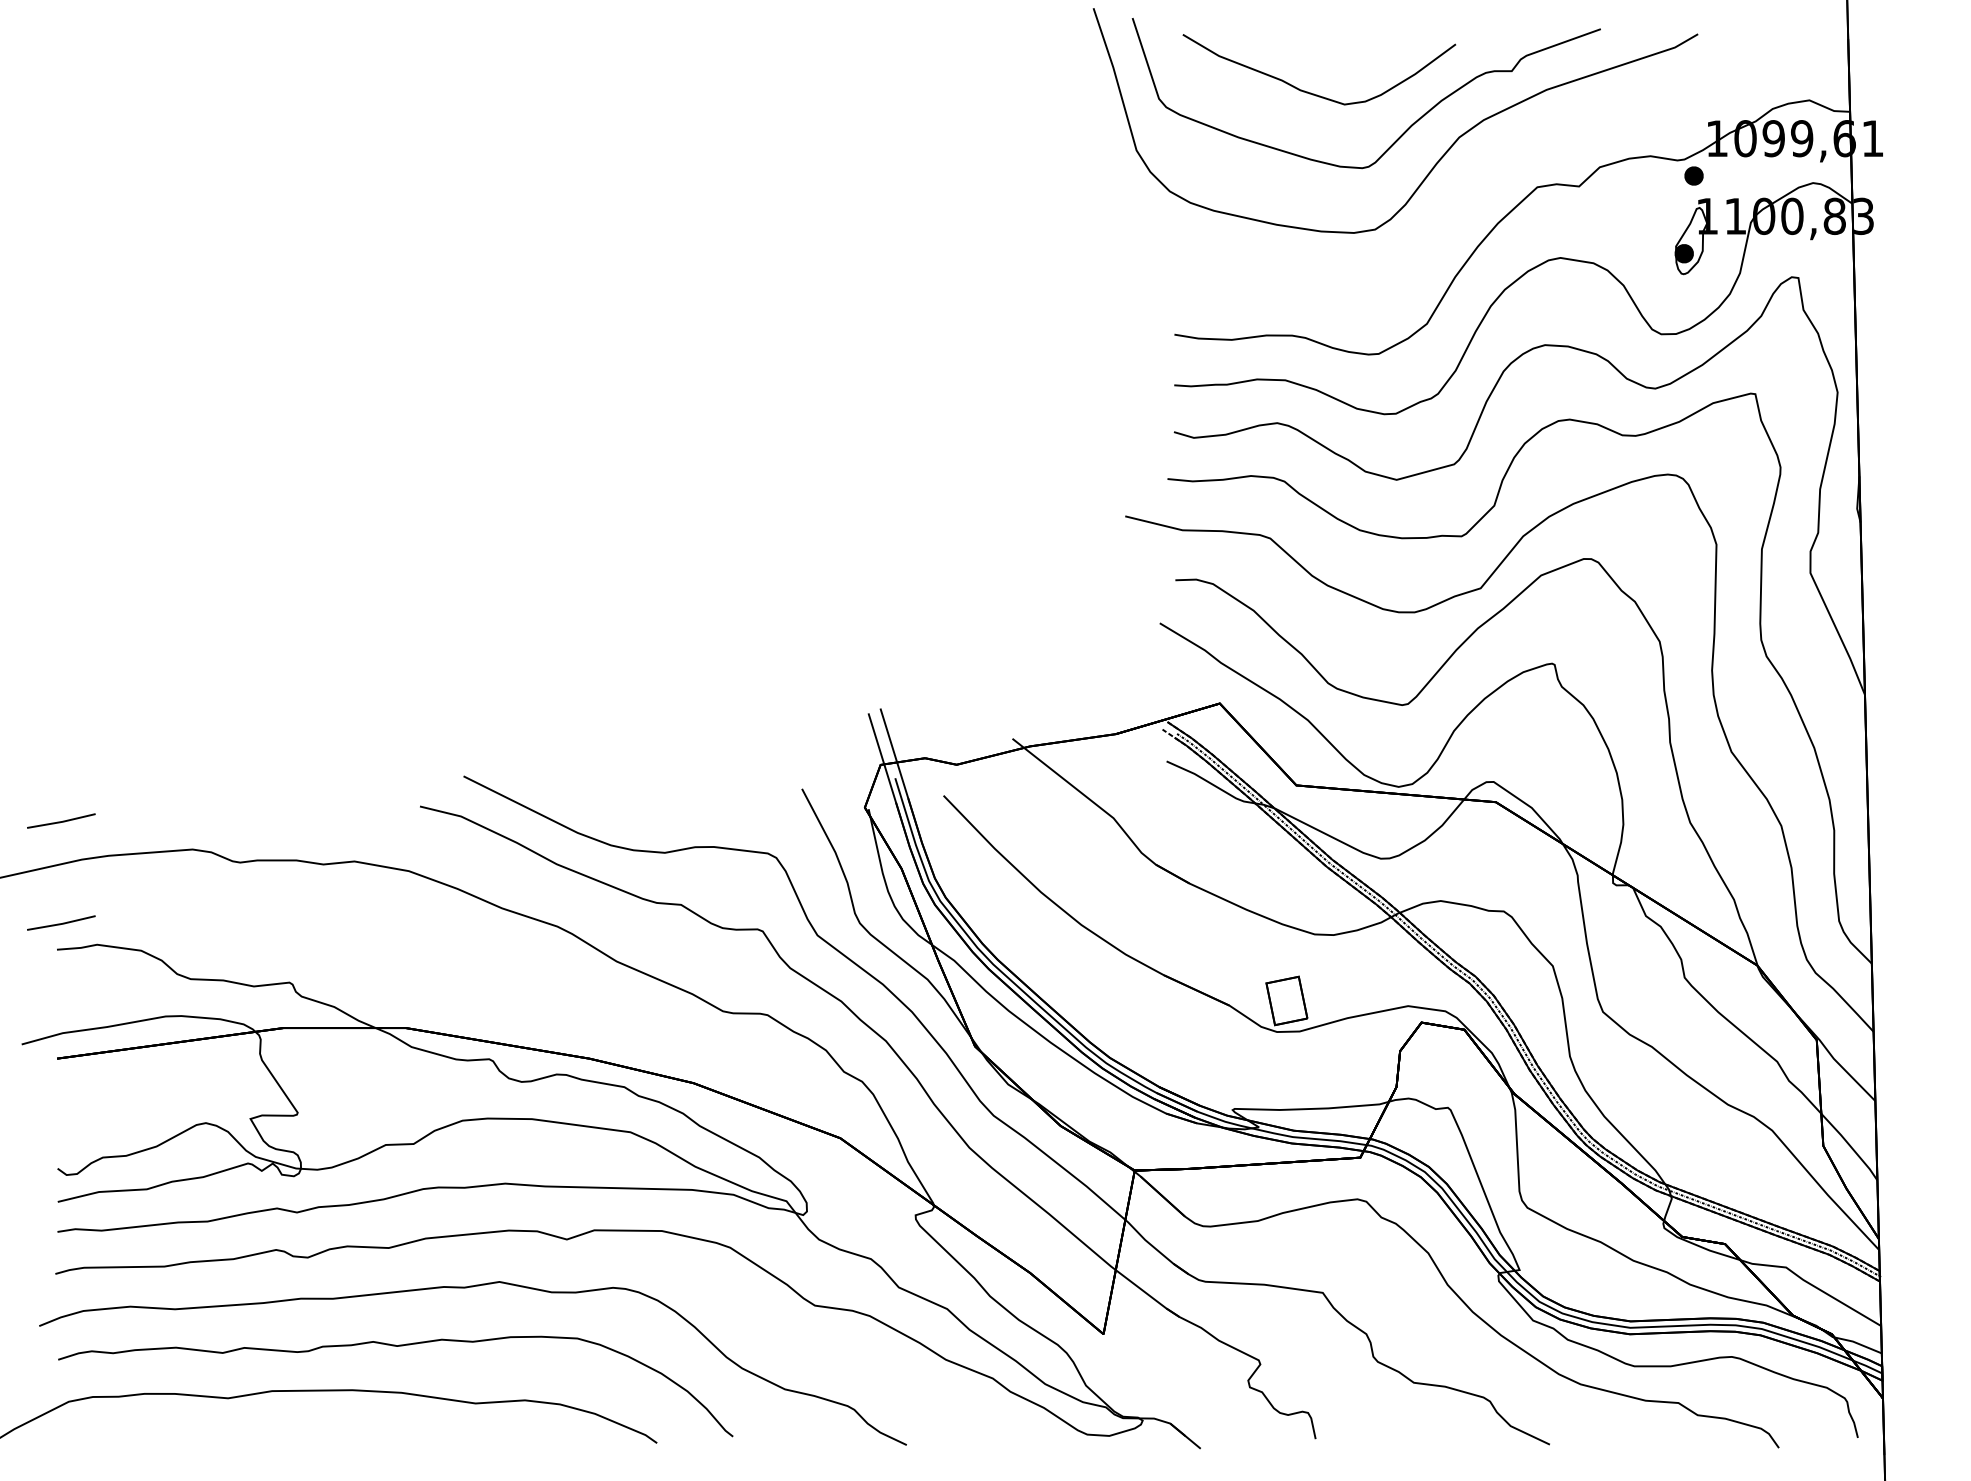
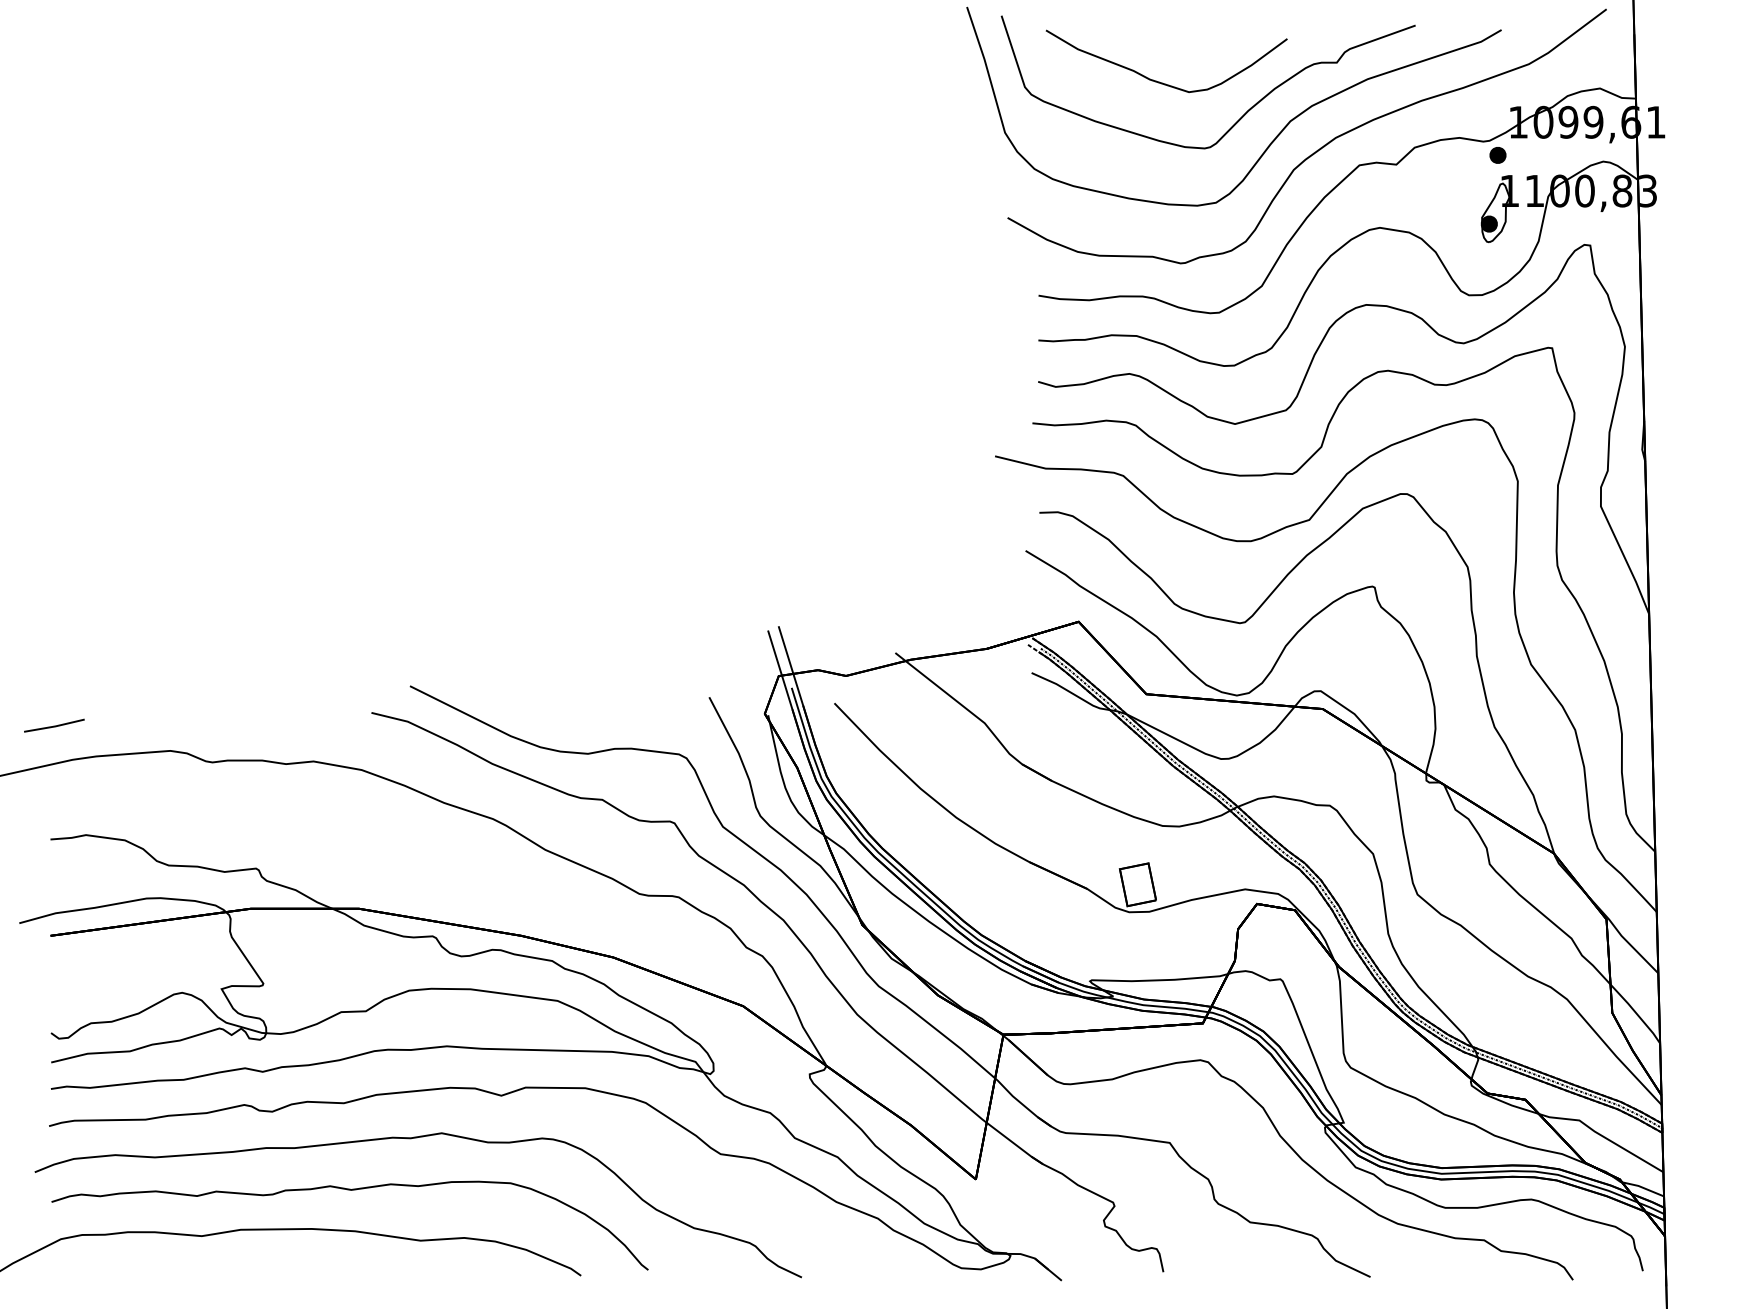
curve: (1491, 168) -> (1318, 148), added
line: (62, 922) -> (55, 815), removed

